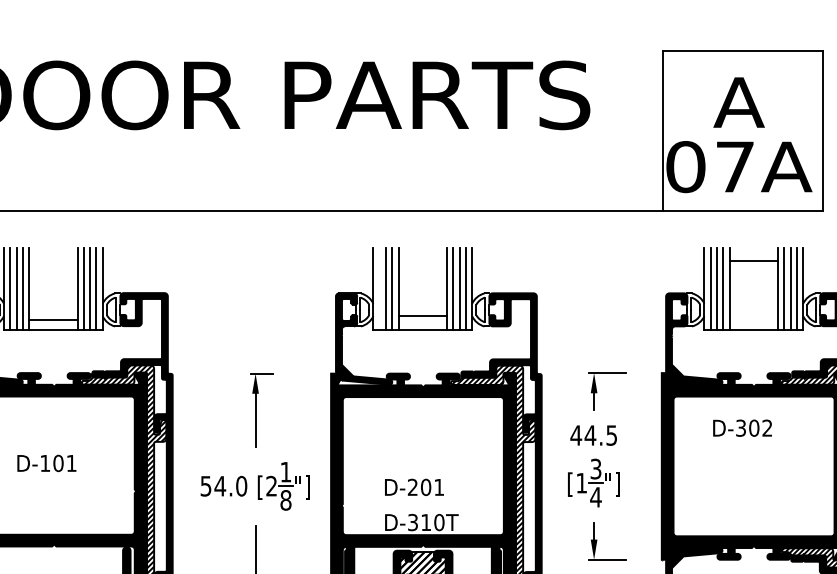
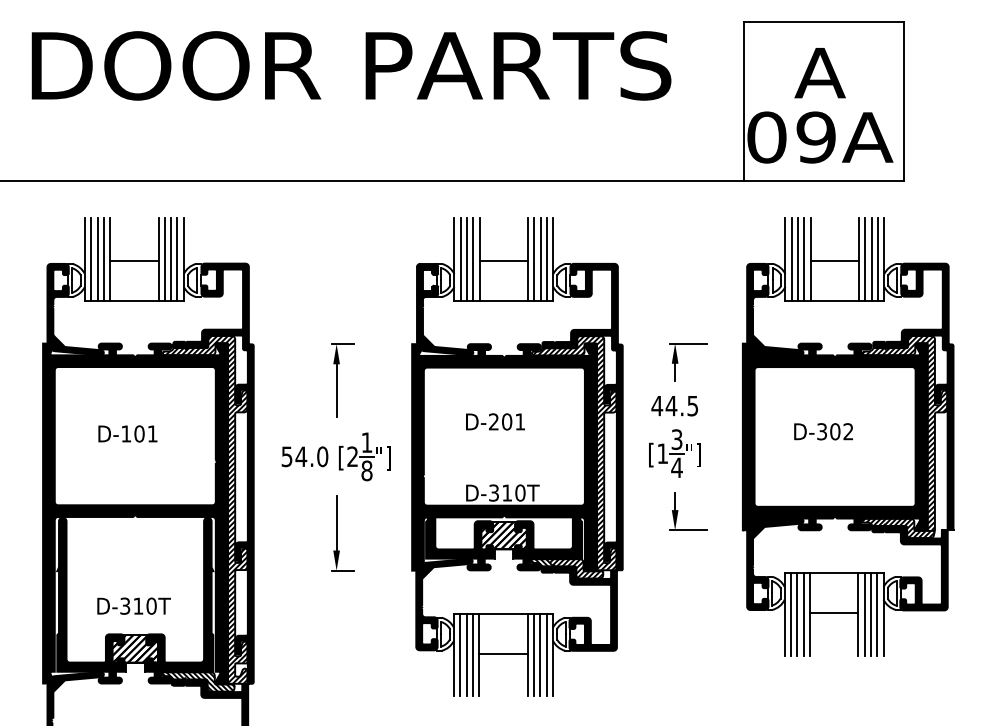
text: (734, 166) -> (815, 137), 07A -> 09A
line: (753, 260) -> (834, 260), moved
line: (379, 288) -> (460, 259), added
line: (422, 315) -> (503, 260), moved
line: (53, 319) -> (134, 260), moved
text: (742, 427) -> (823, 431), moved
text: (414, 486) -> (495, 421), moved

